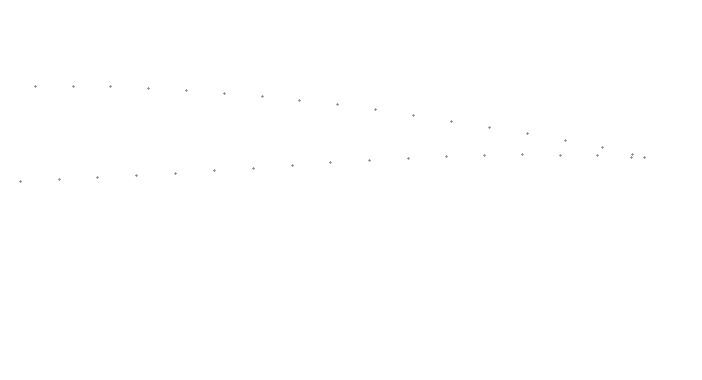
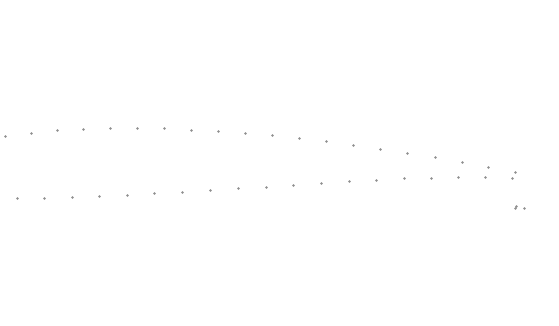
part: (637, 156) -> (519, 207), moved

